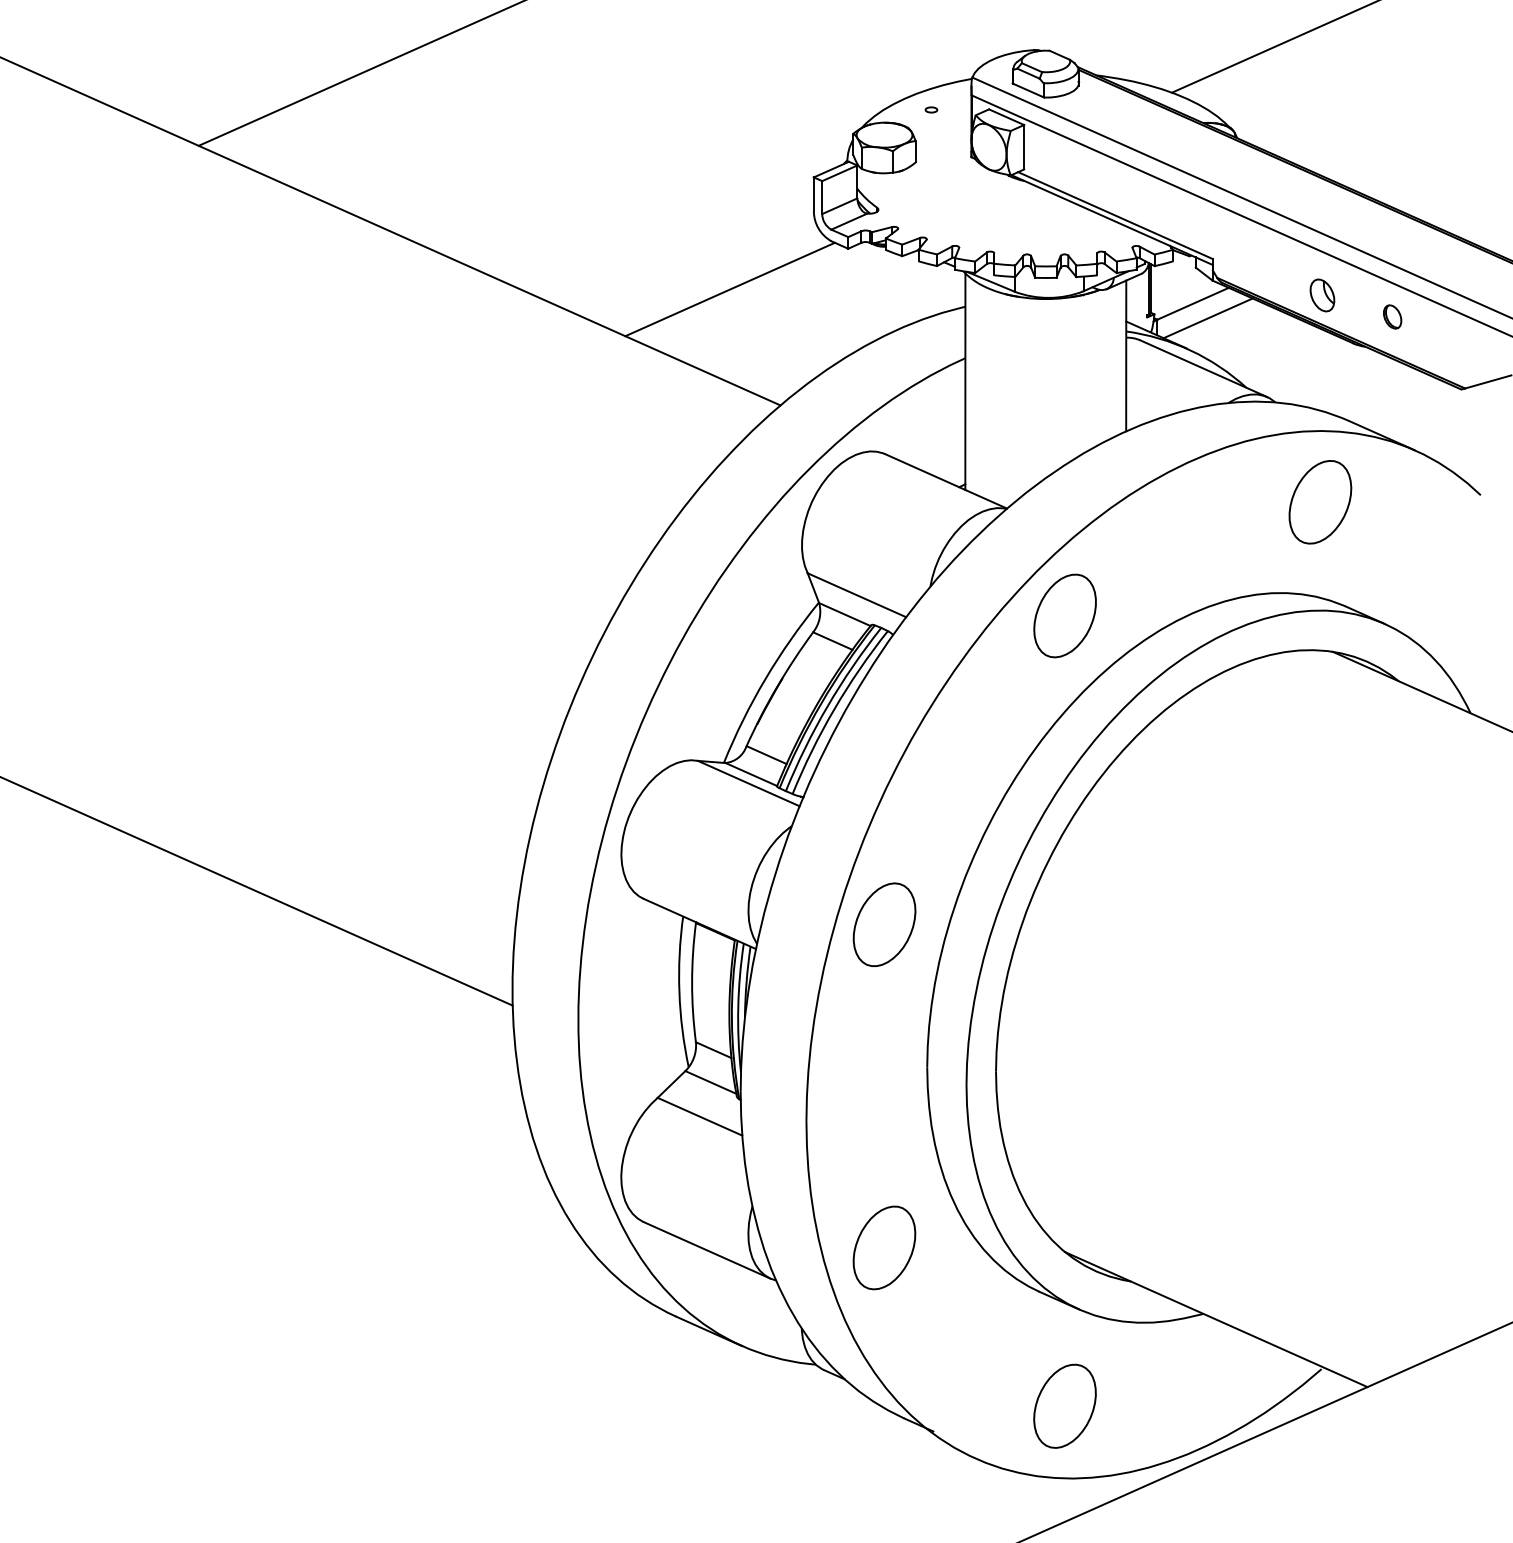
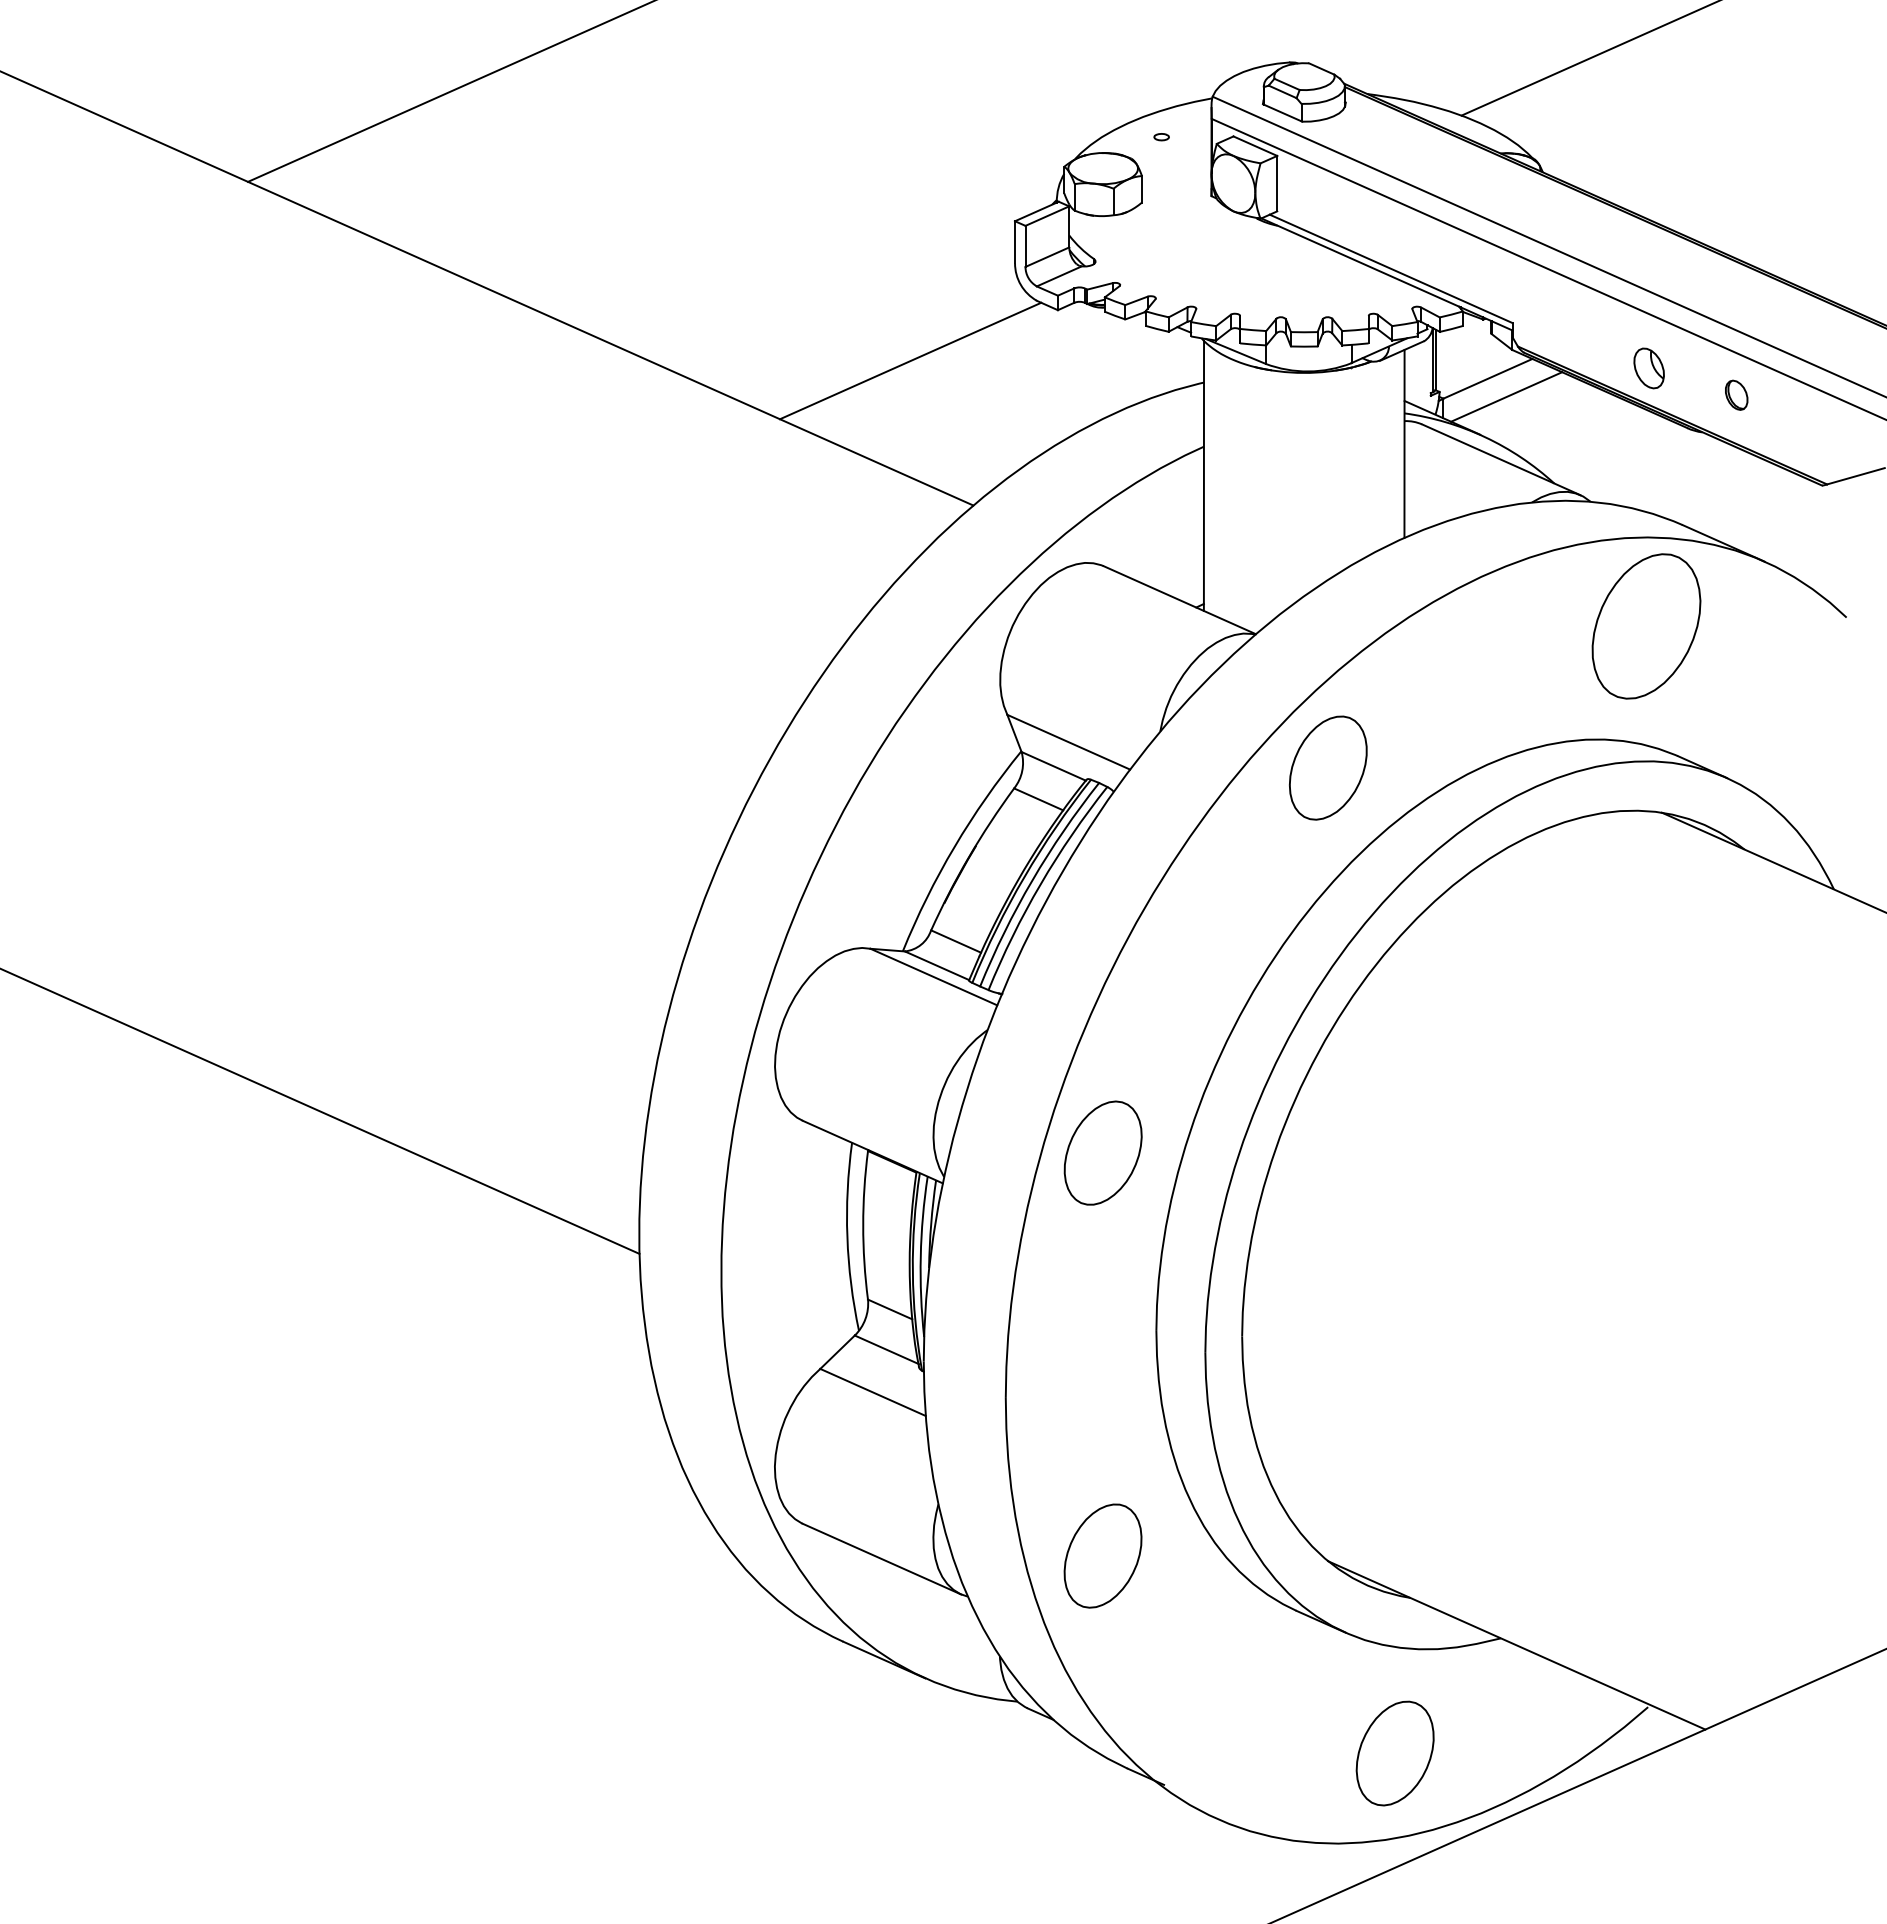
part: (1320, 501) -> (1646, 625), size x1.4
part: (1064, 1406) -> (1394, 1753), moved

